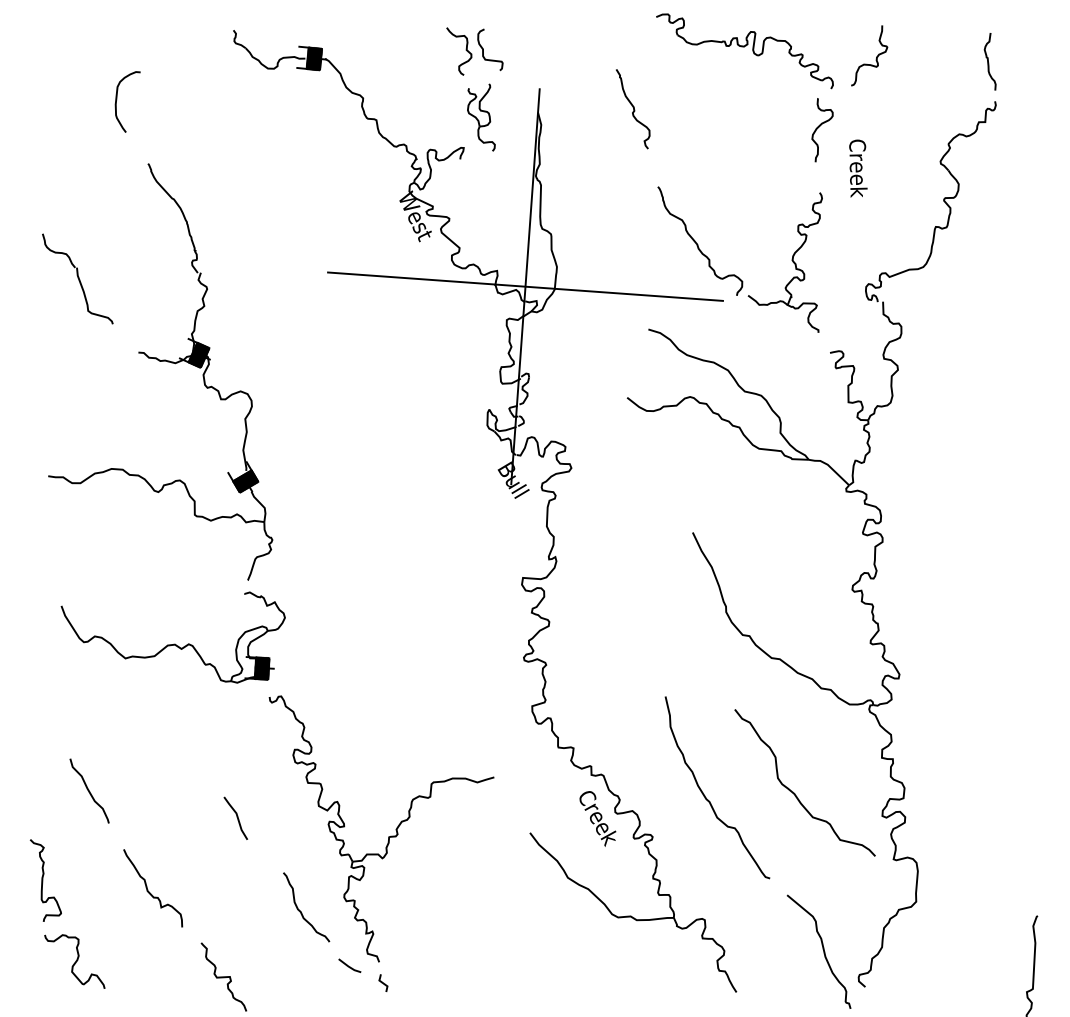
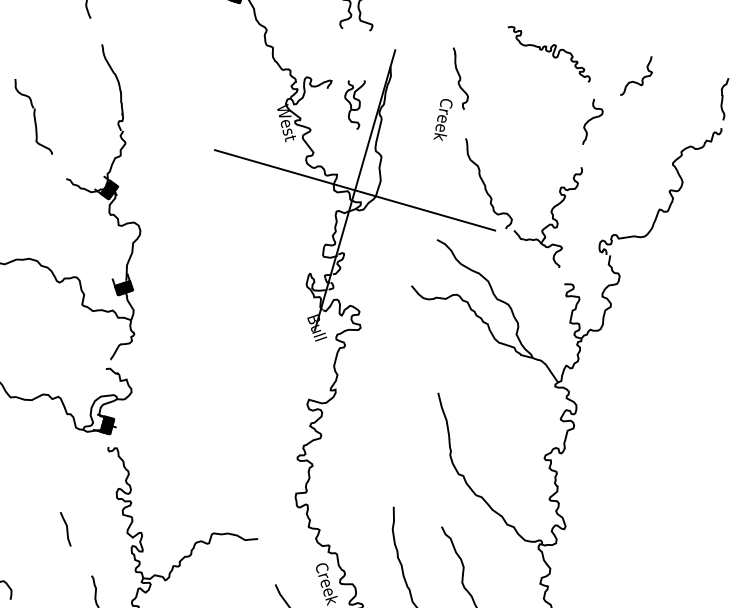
part: (744, 51) -> (548, 54), size x0.7
part: (481, 117) -> (353, 103), moved
text: (858, 168) -> (443, 120), moved

